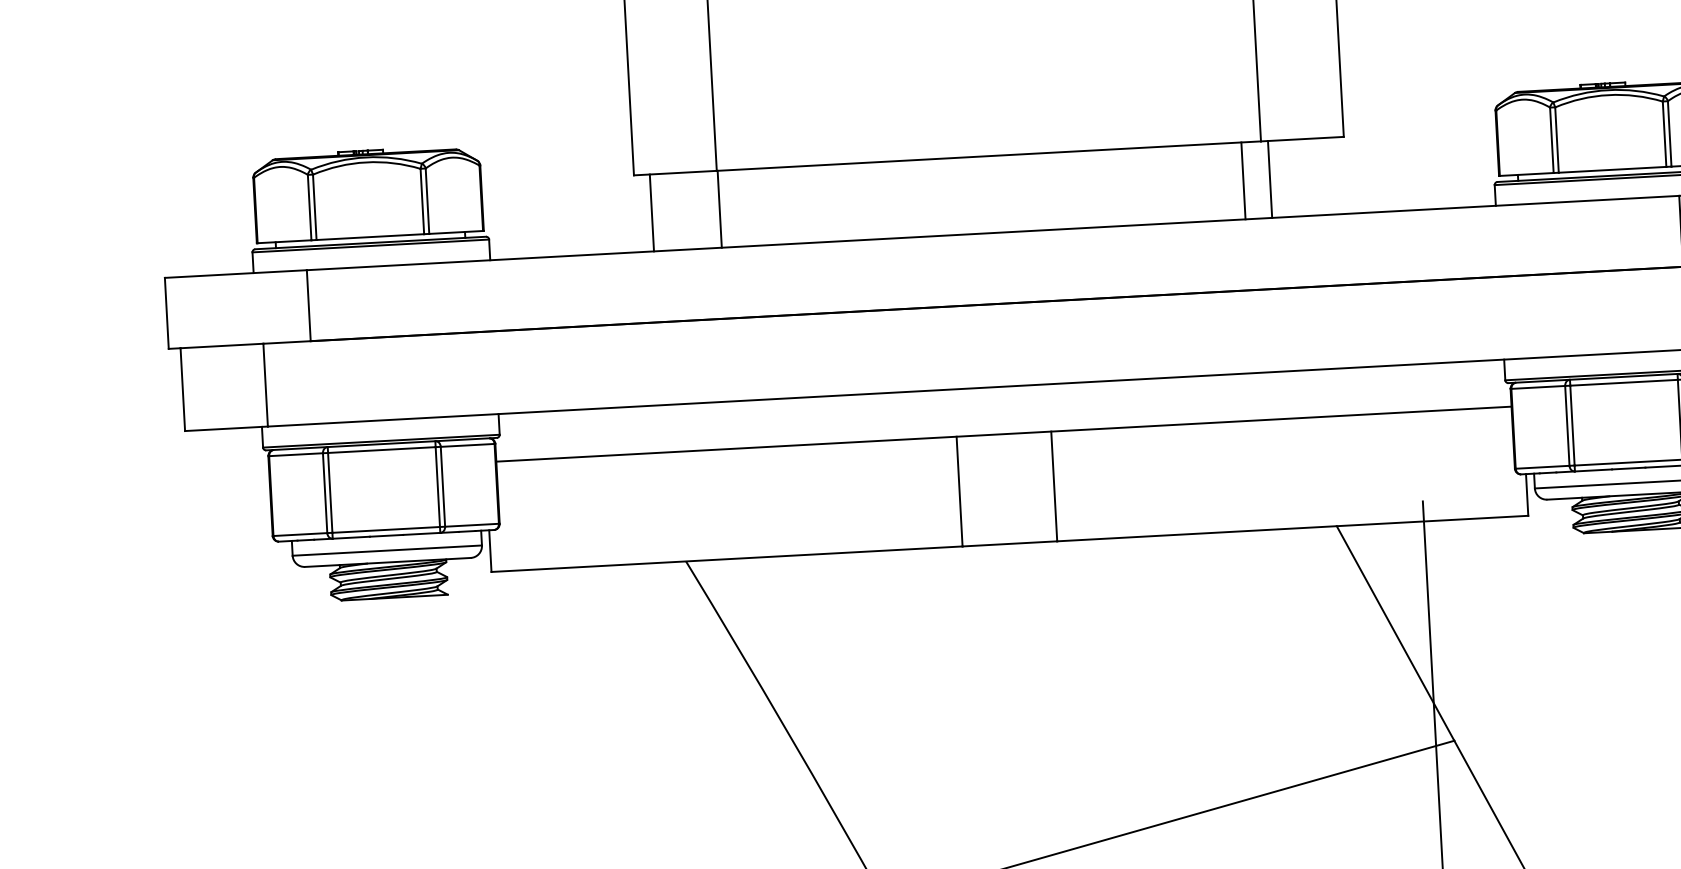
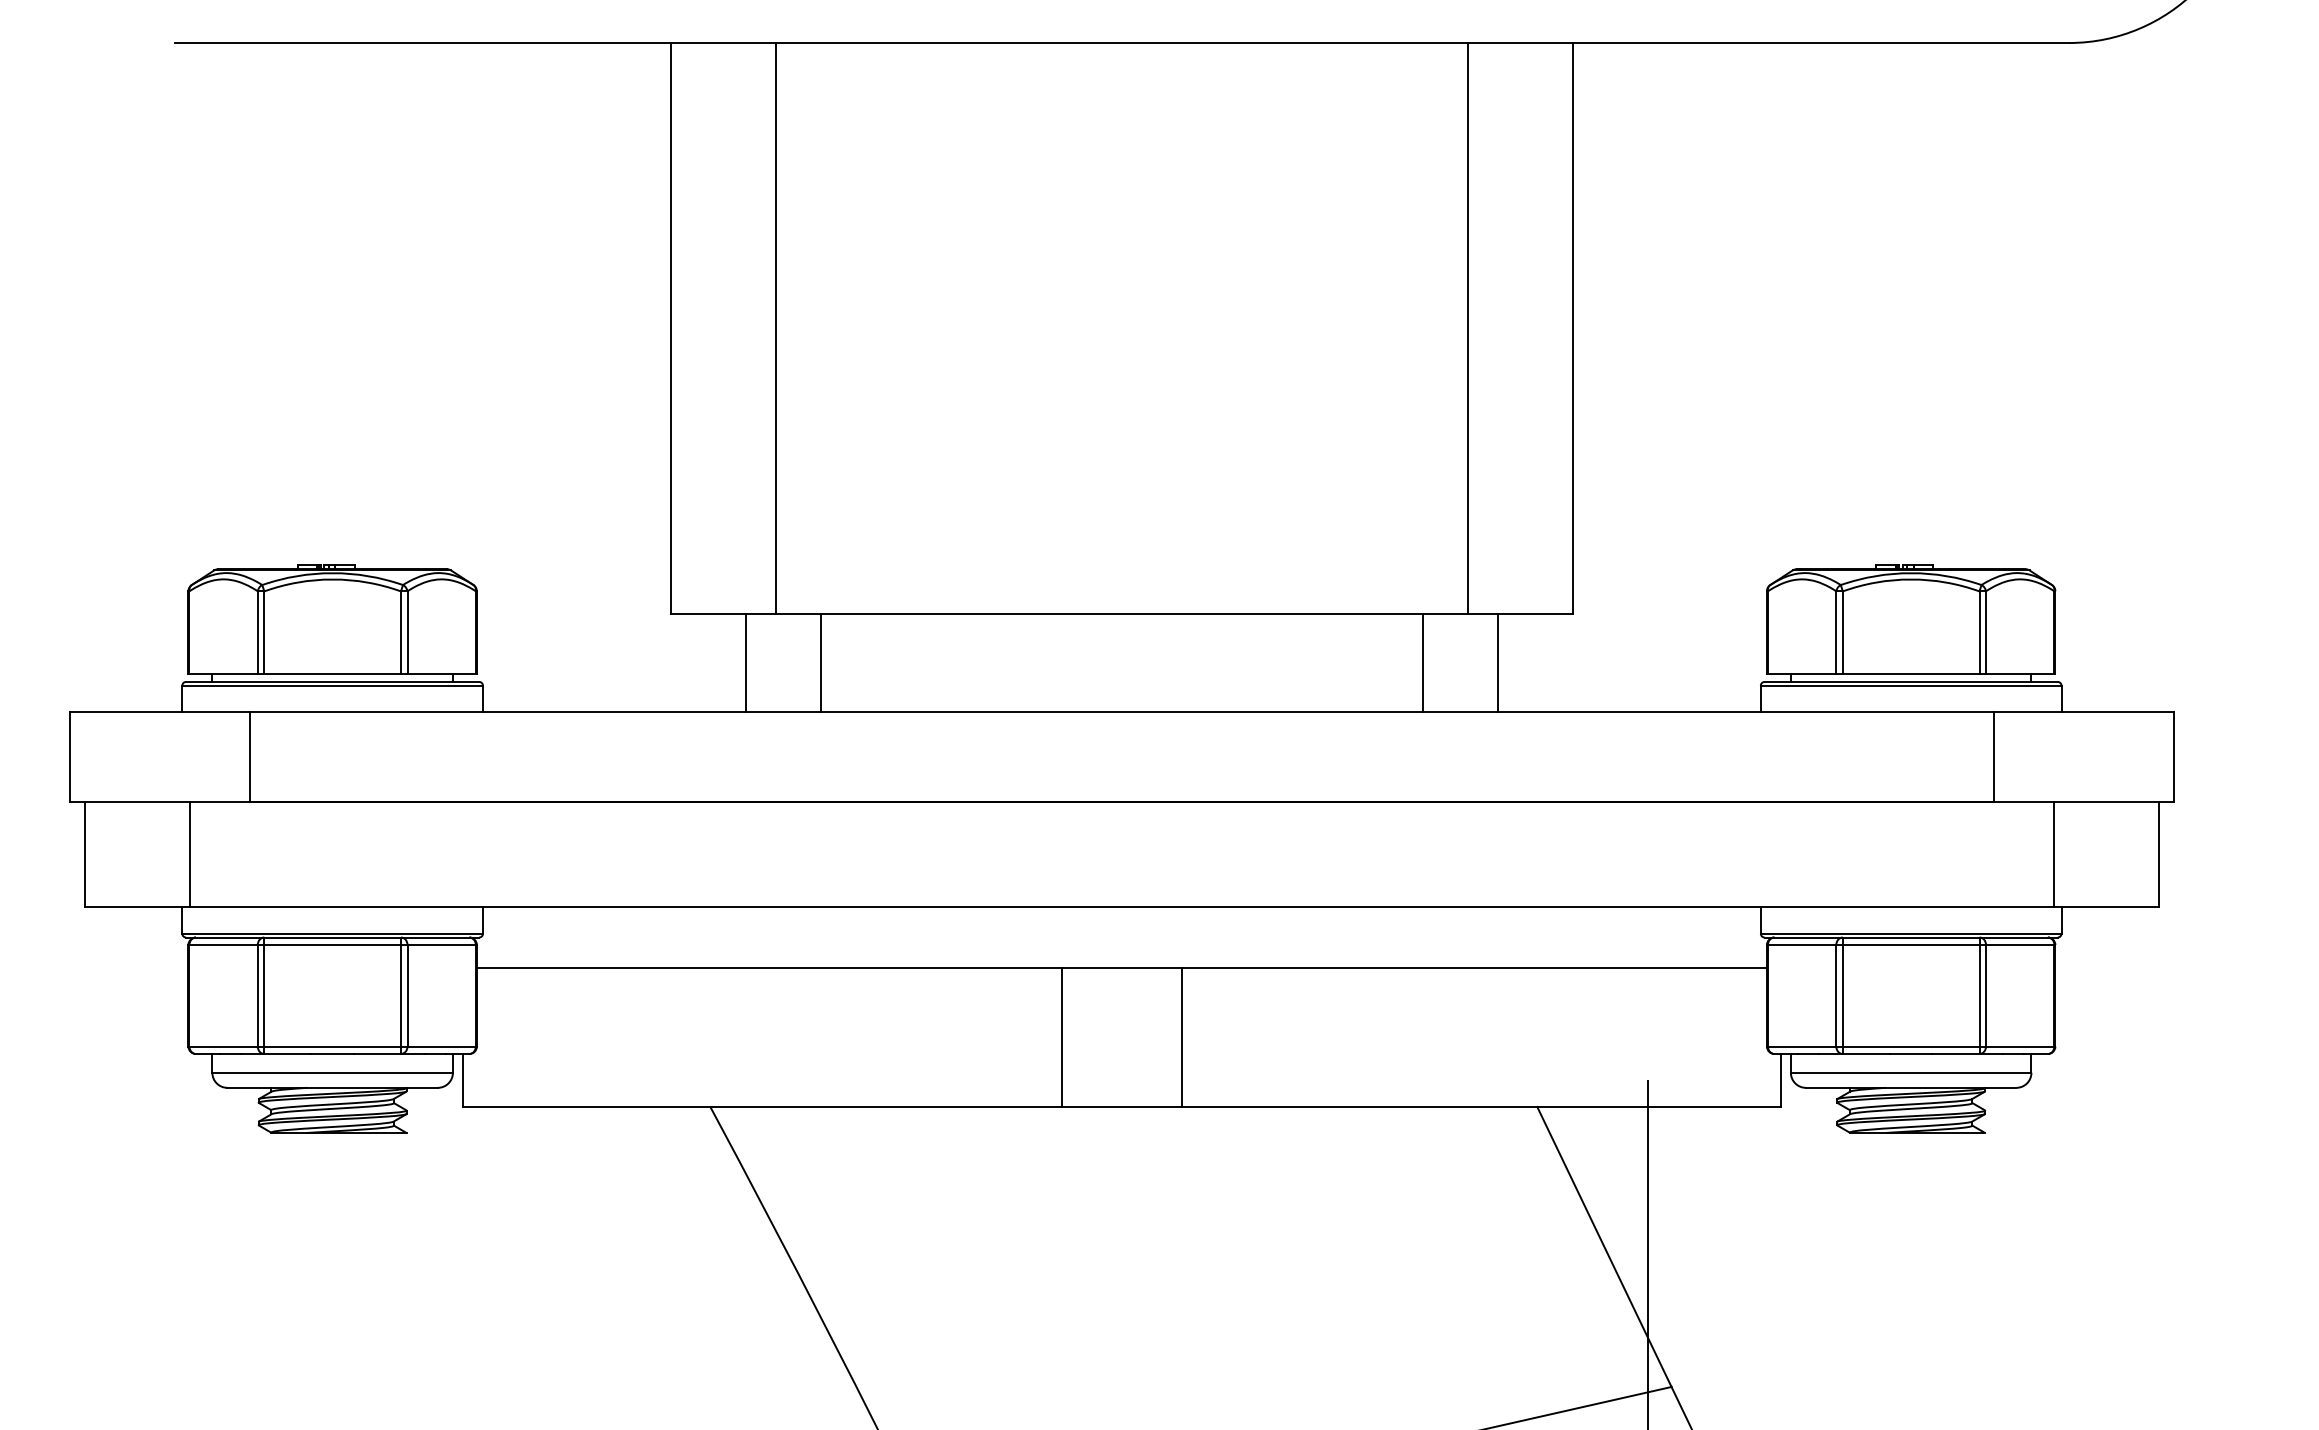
line: (1270, 179) -> (1422, 663), moved
line: (1243, 181) -> (1497, 663), moved
line: (719, 209) -> (821, 663), moved
line: (652, 213) -> (746, 663), moved

